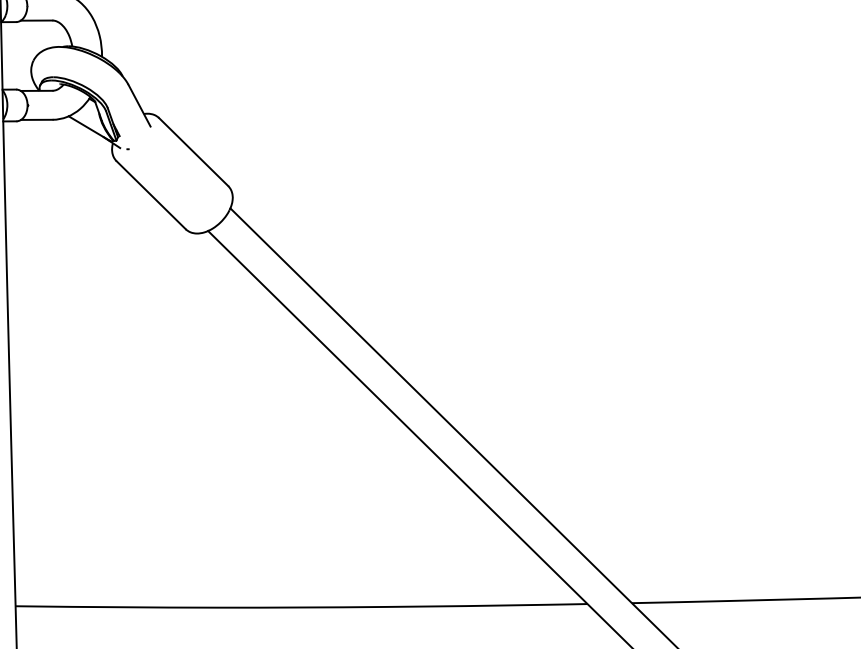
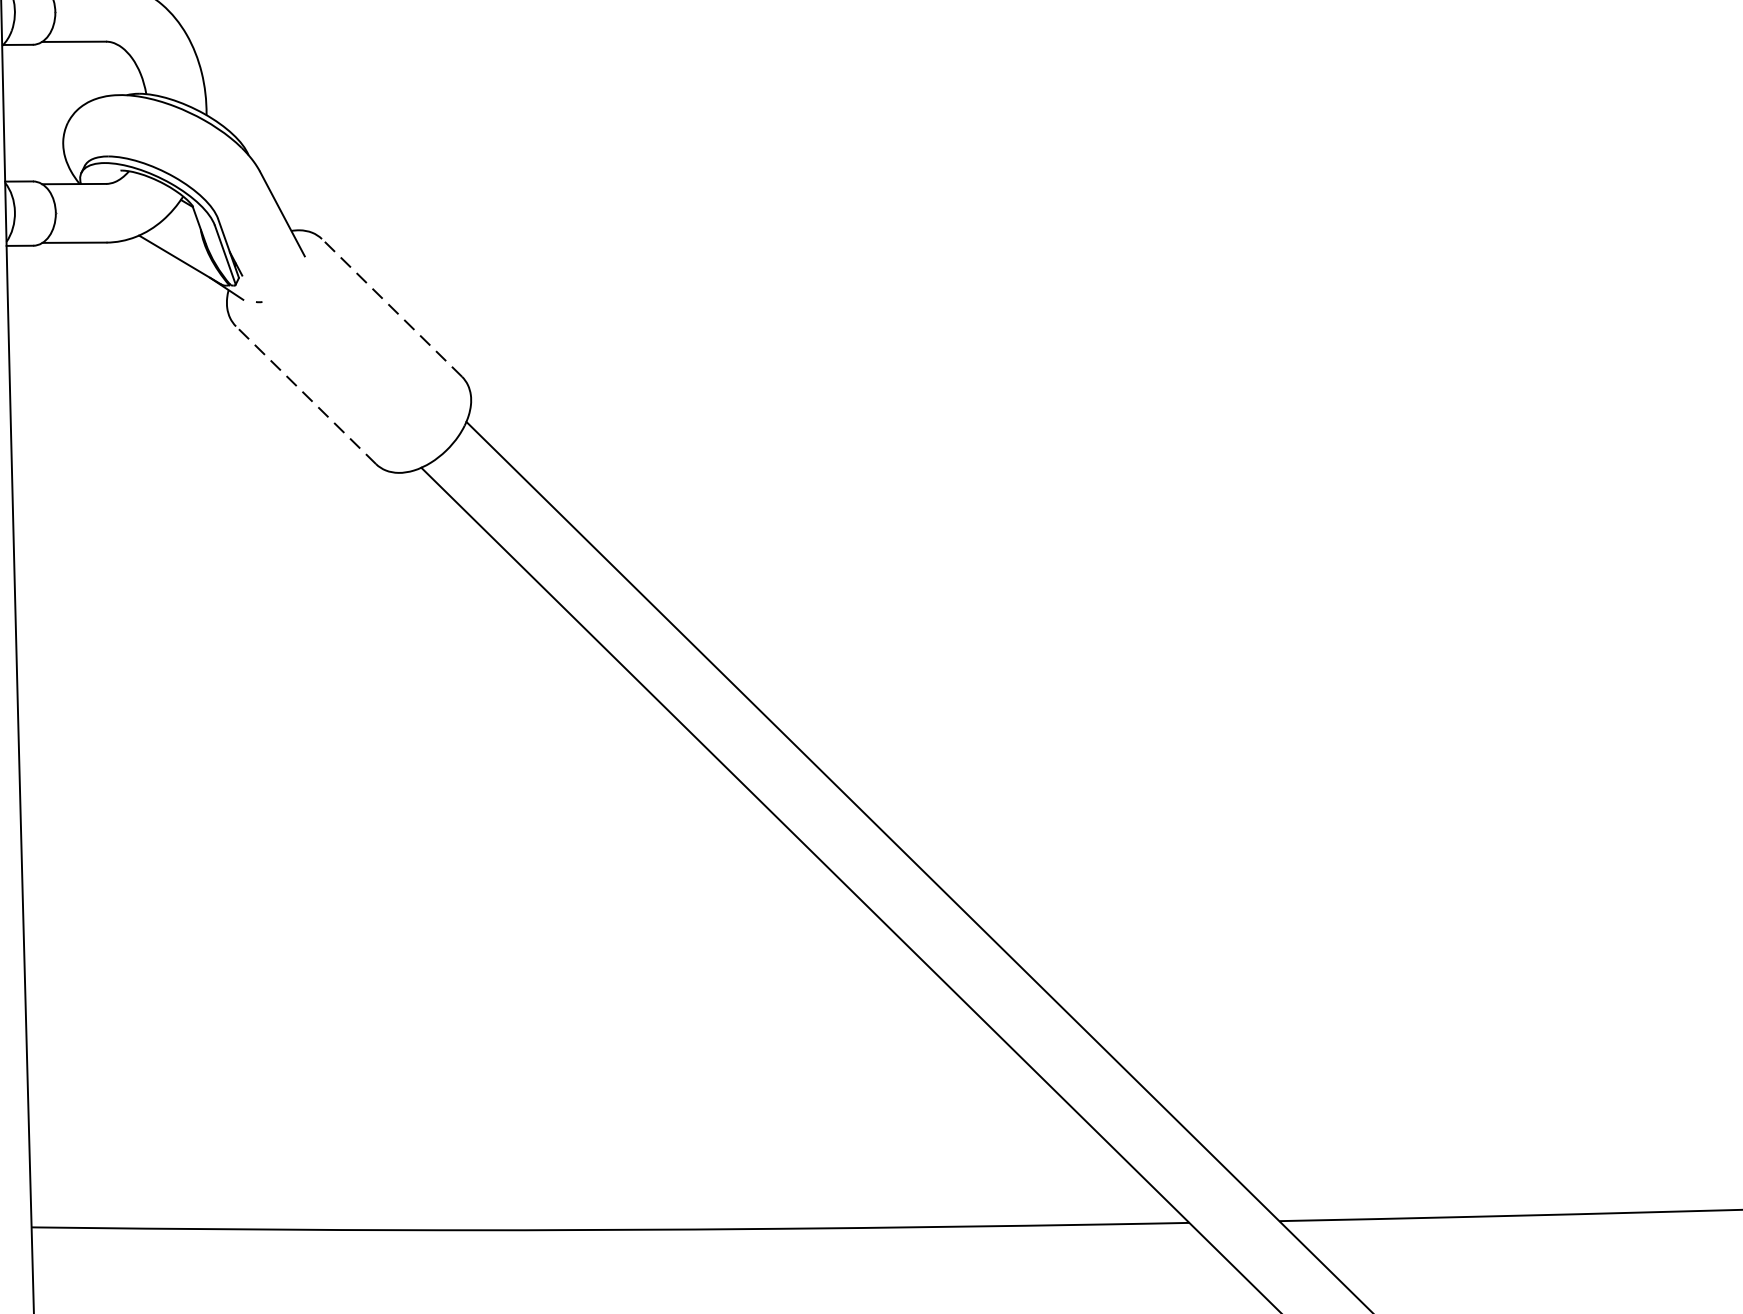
line: (193, 151) -> (391, 306), solid -> dashed
line: (150, 194) -> (304, 393), solid -> dashed

